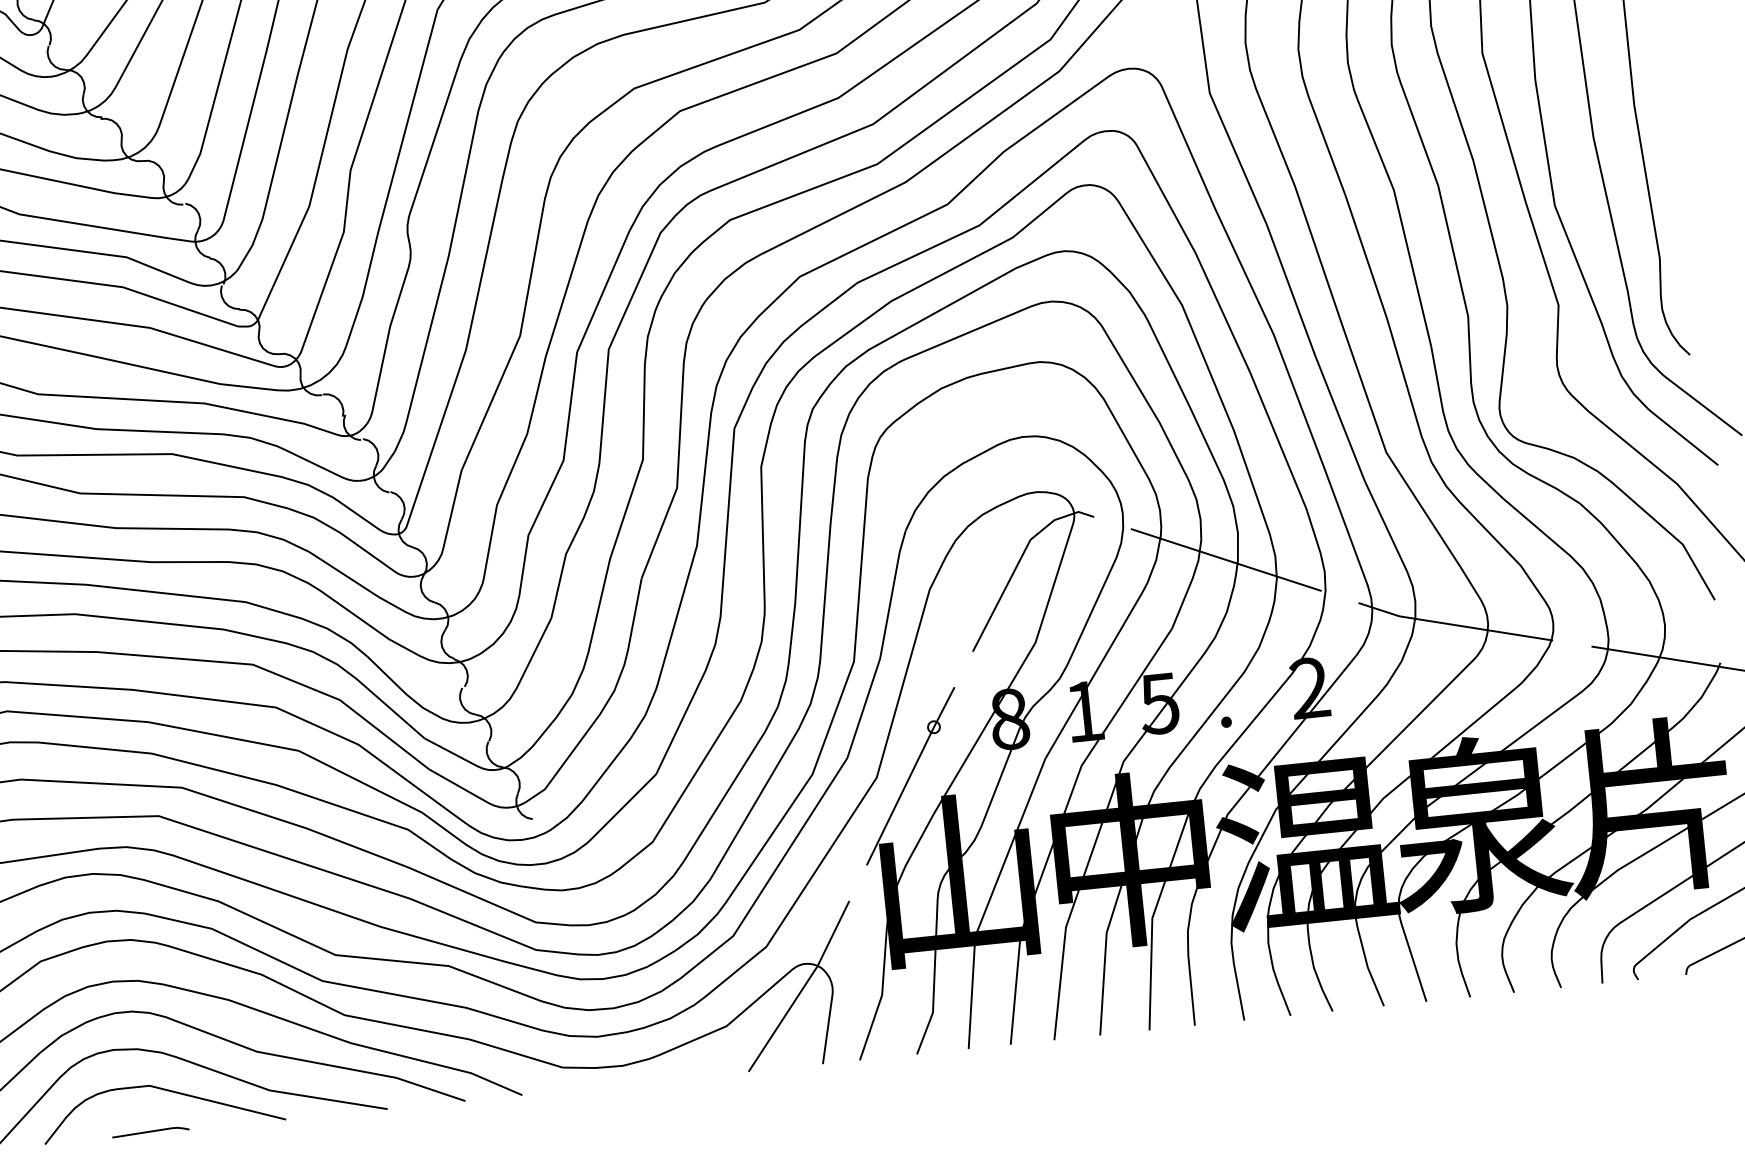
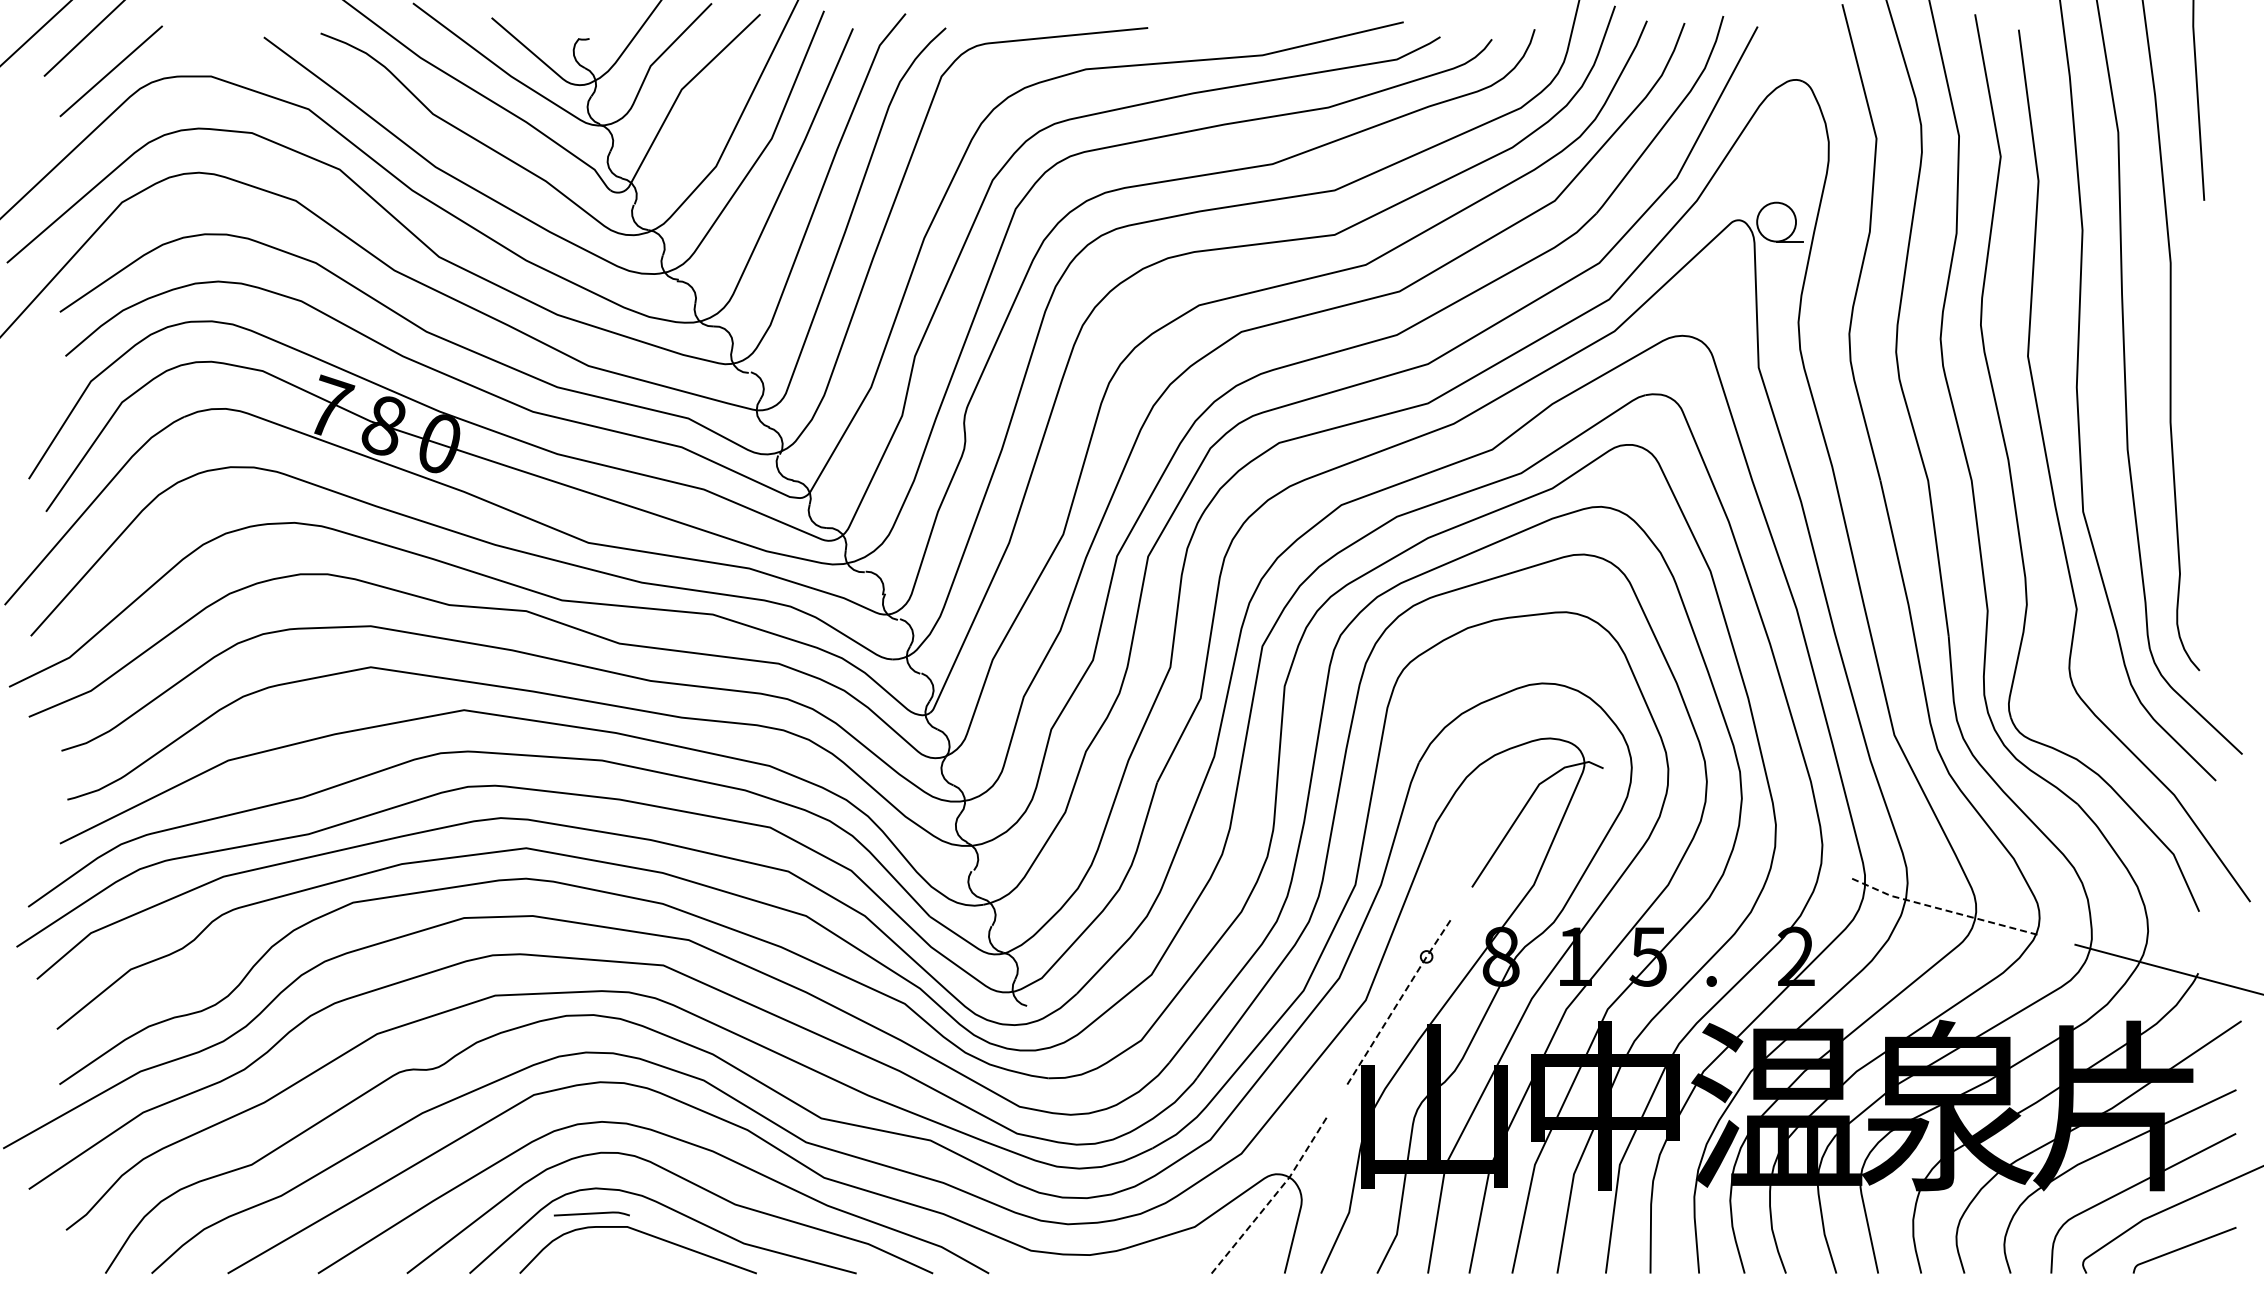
line: (1225, 559) -> (1727, 823), removed
line: (1454, 624) -> (1943, 909), solid -> dashed
line: (910, 774) -> (1399, 1000), solid -> dashed
line: (803, 987) -> (1273, 1197), solid -> dashed
line: (150, 1131) -> (591, 1213), moved

